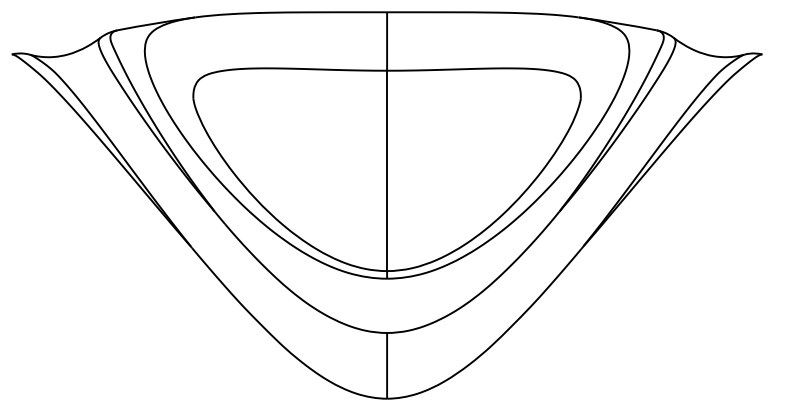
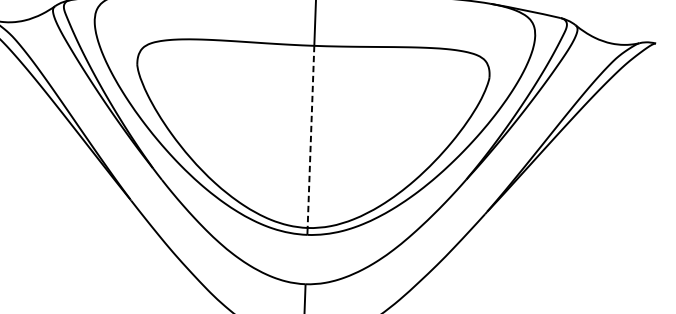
line: (387, 171) -> (311, 137), solid -> dashed

